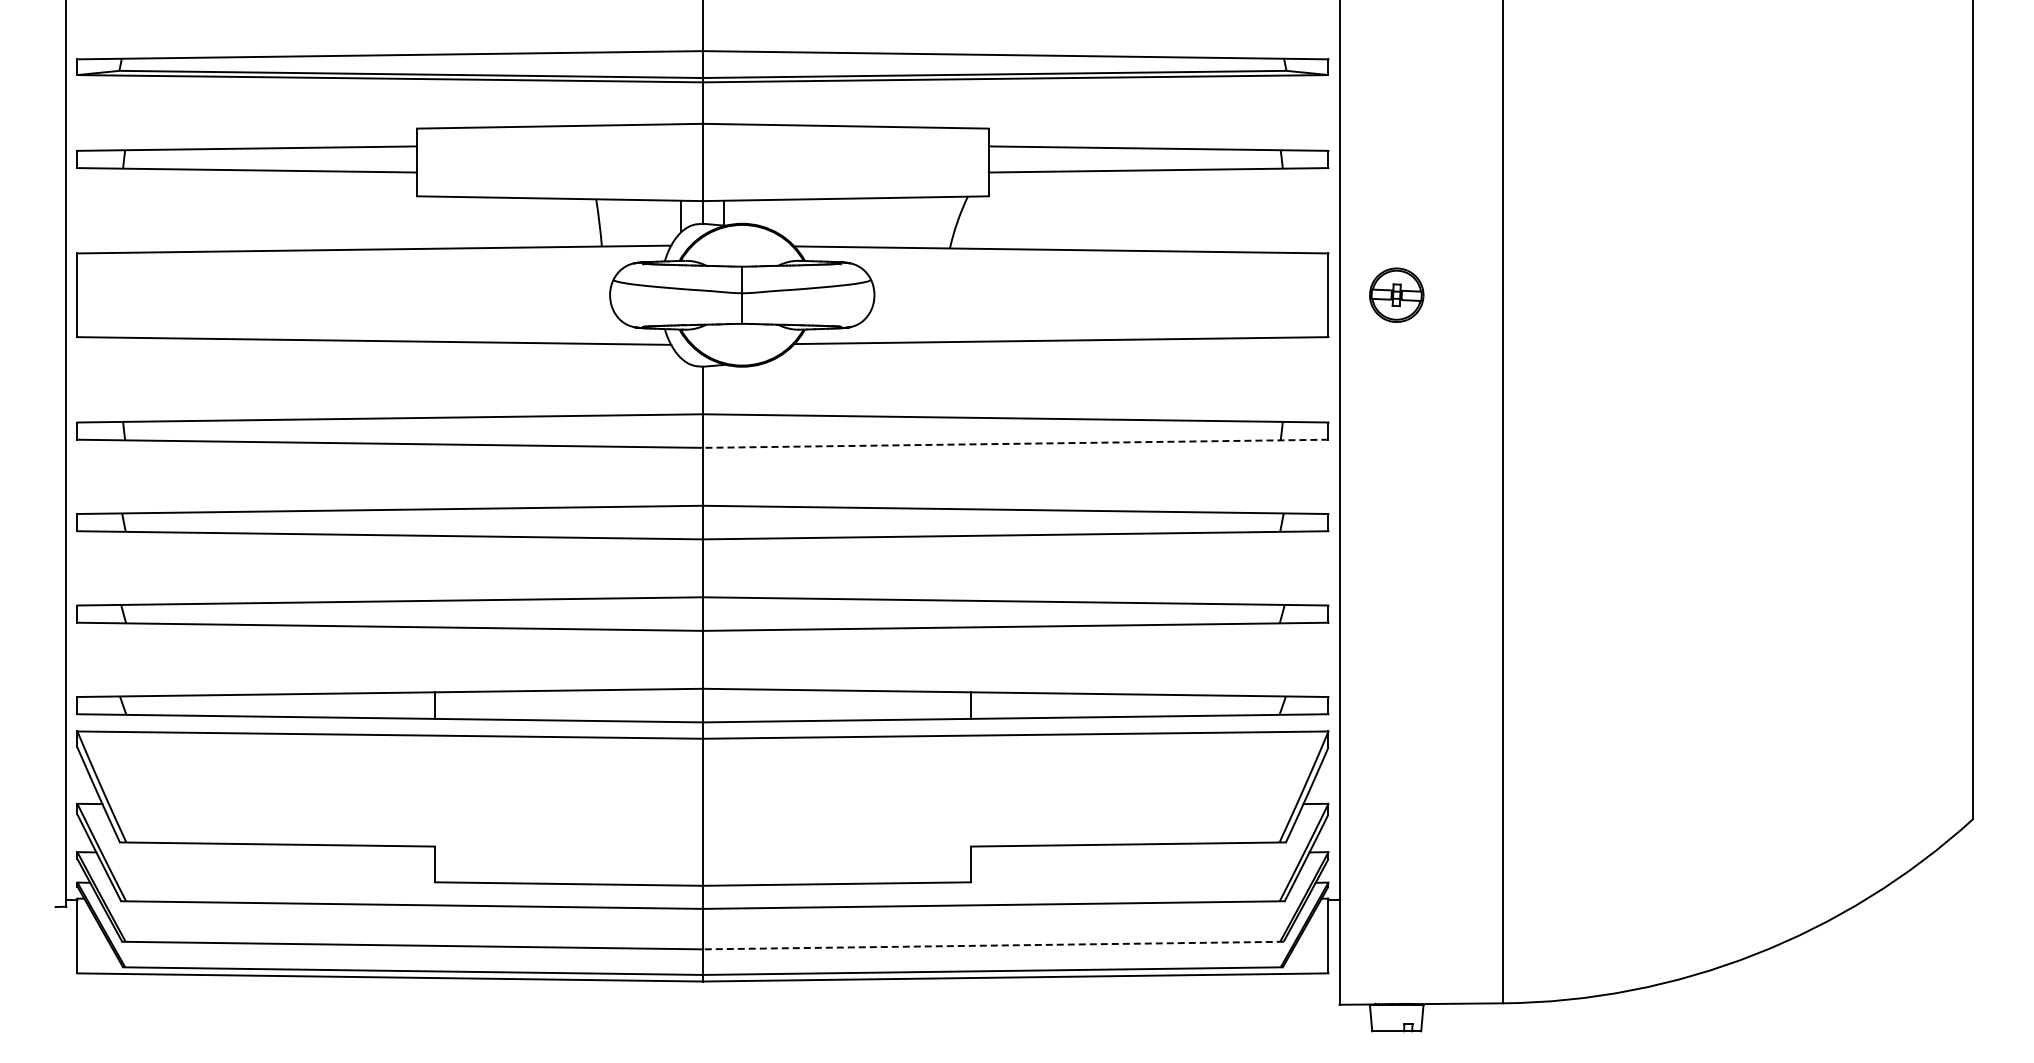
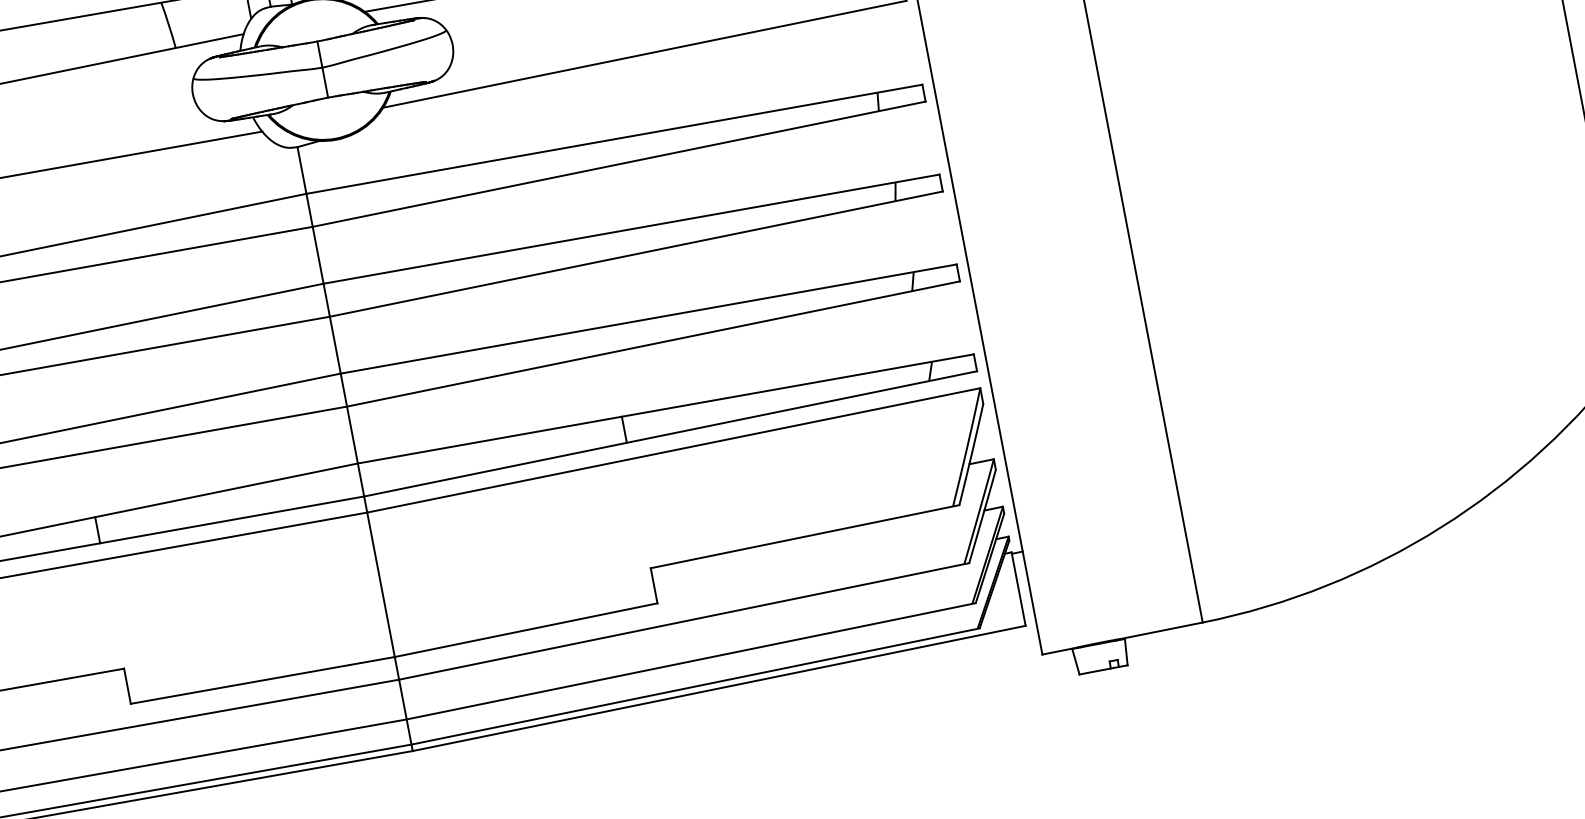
line: (1015, 443) -> (618, 163), dashed -> solid
line: (992, 945) -> (690, 661), dashed -> solid

